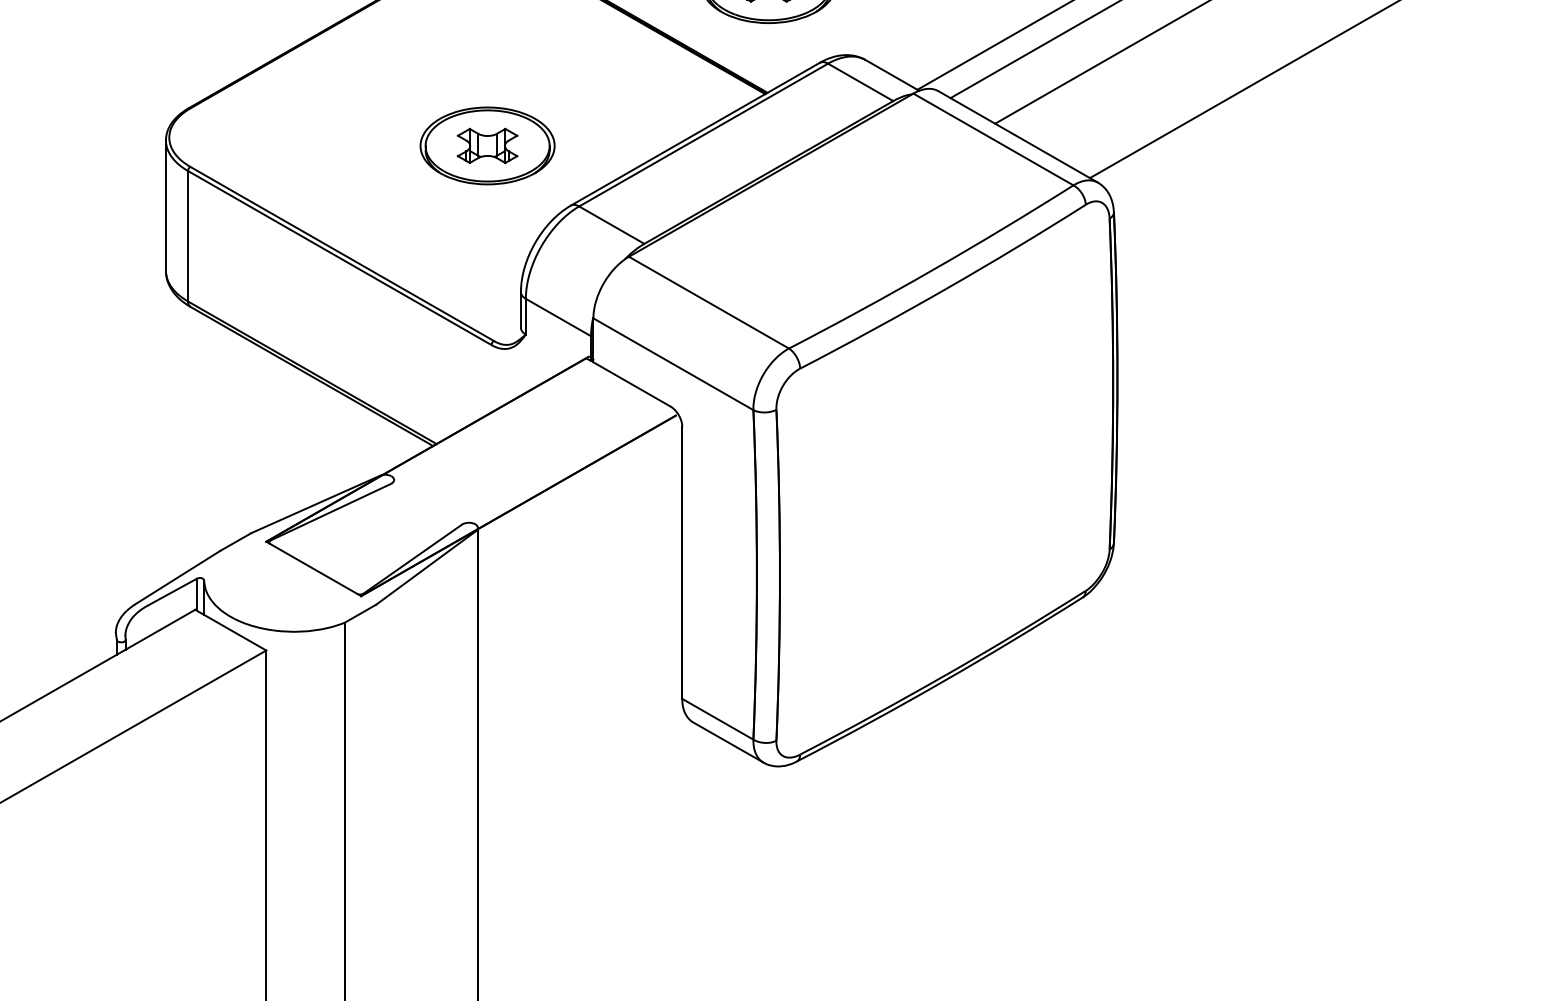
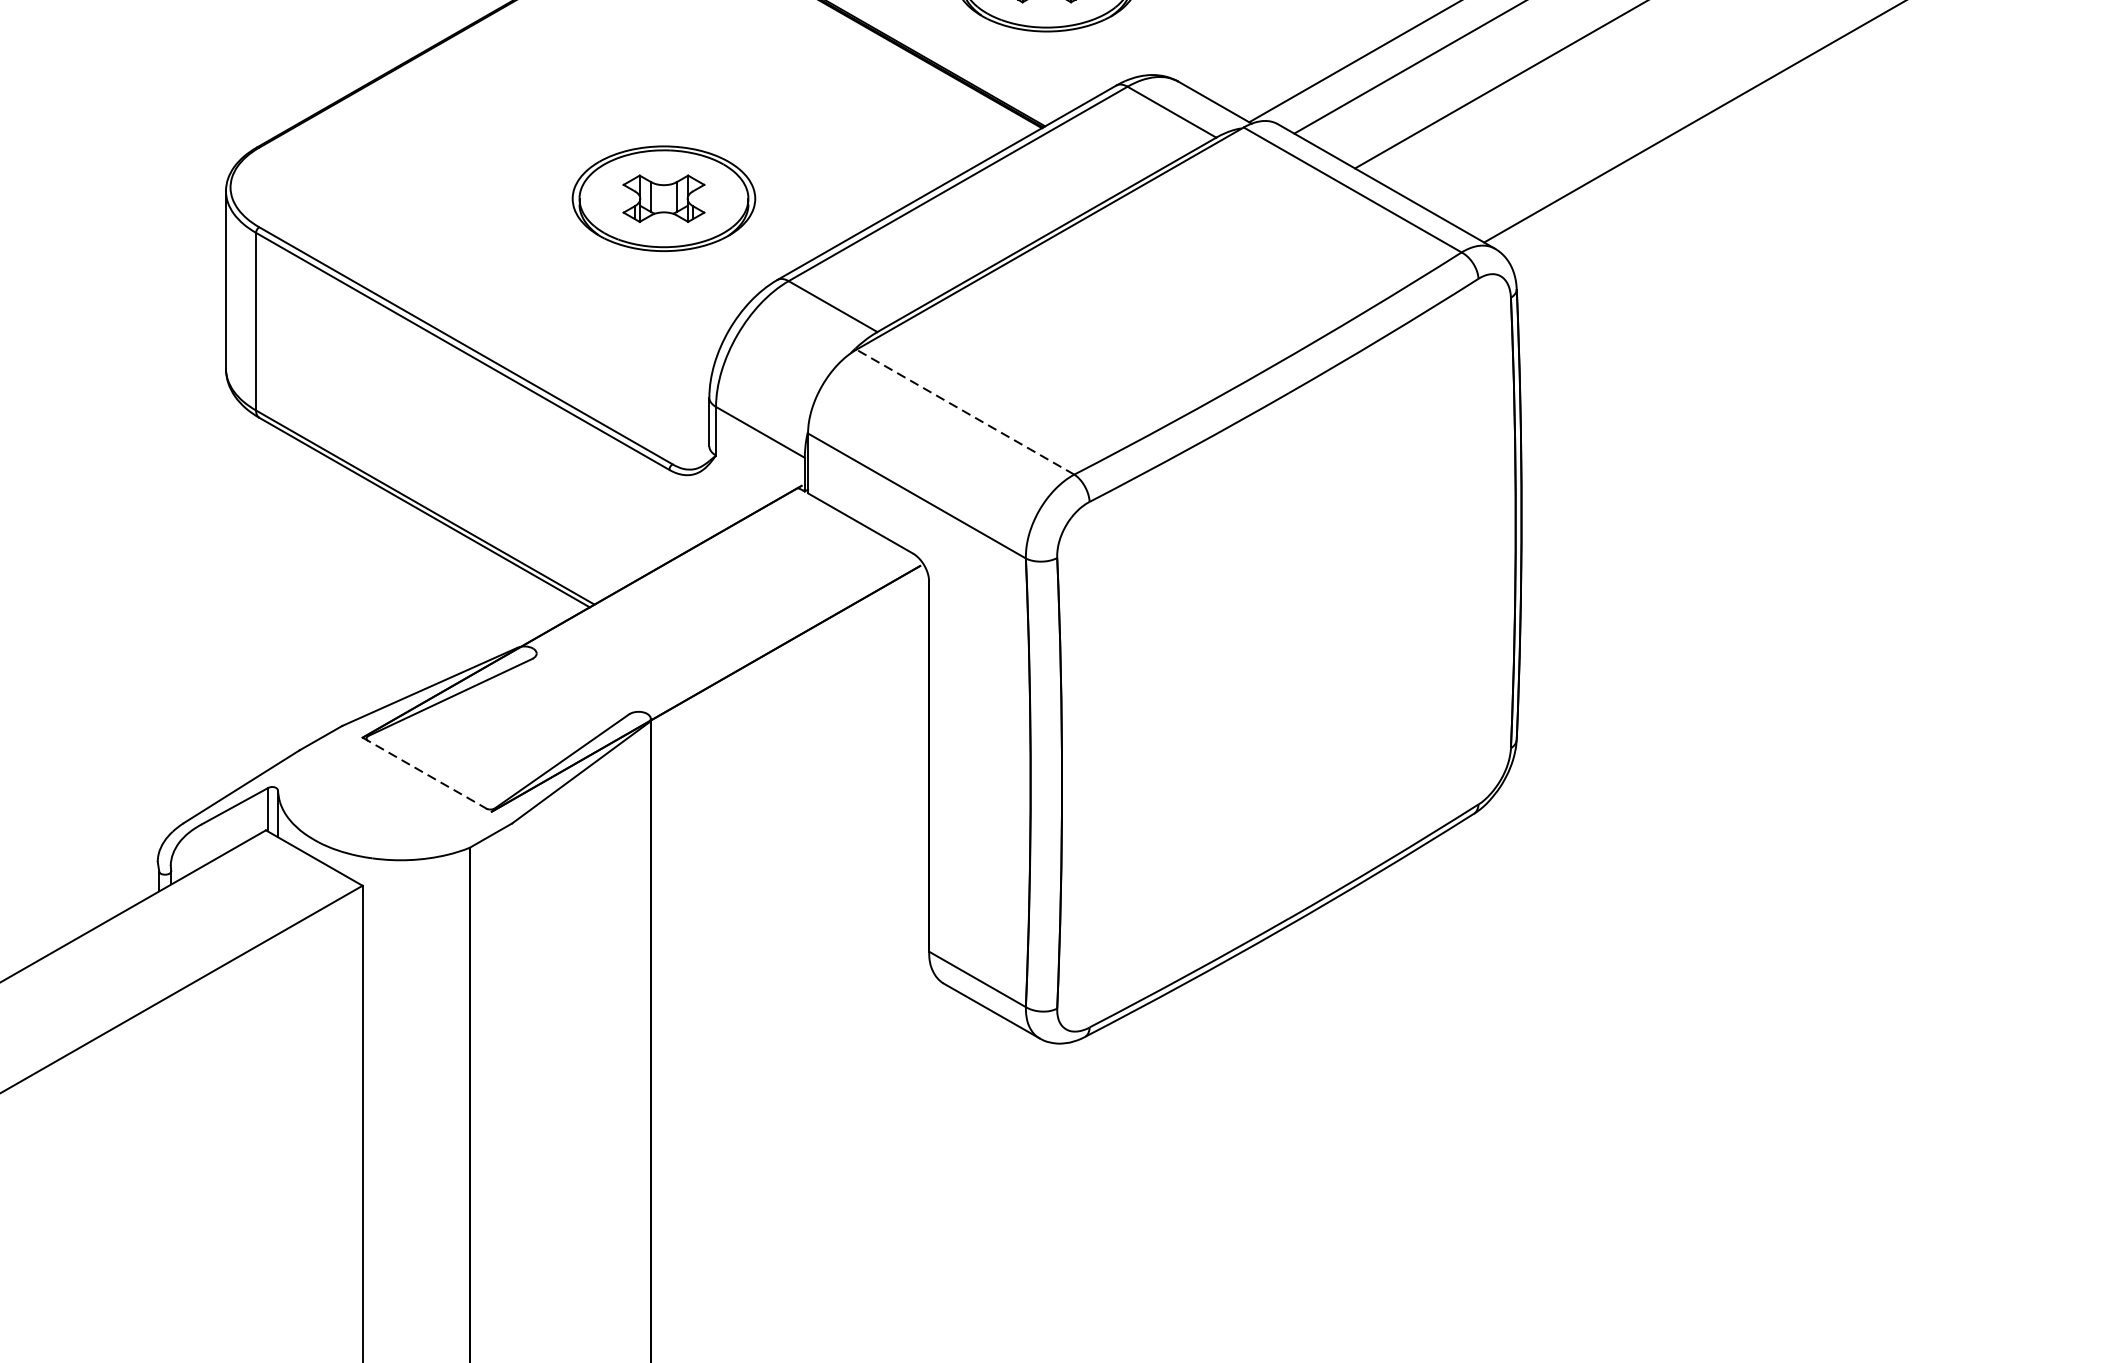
line: (708, 302) -> (964, 411), solid -> dashed
line: (313, 568) -> (426, 774), solid -> dashed

